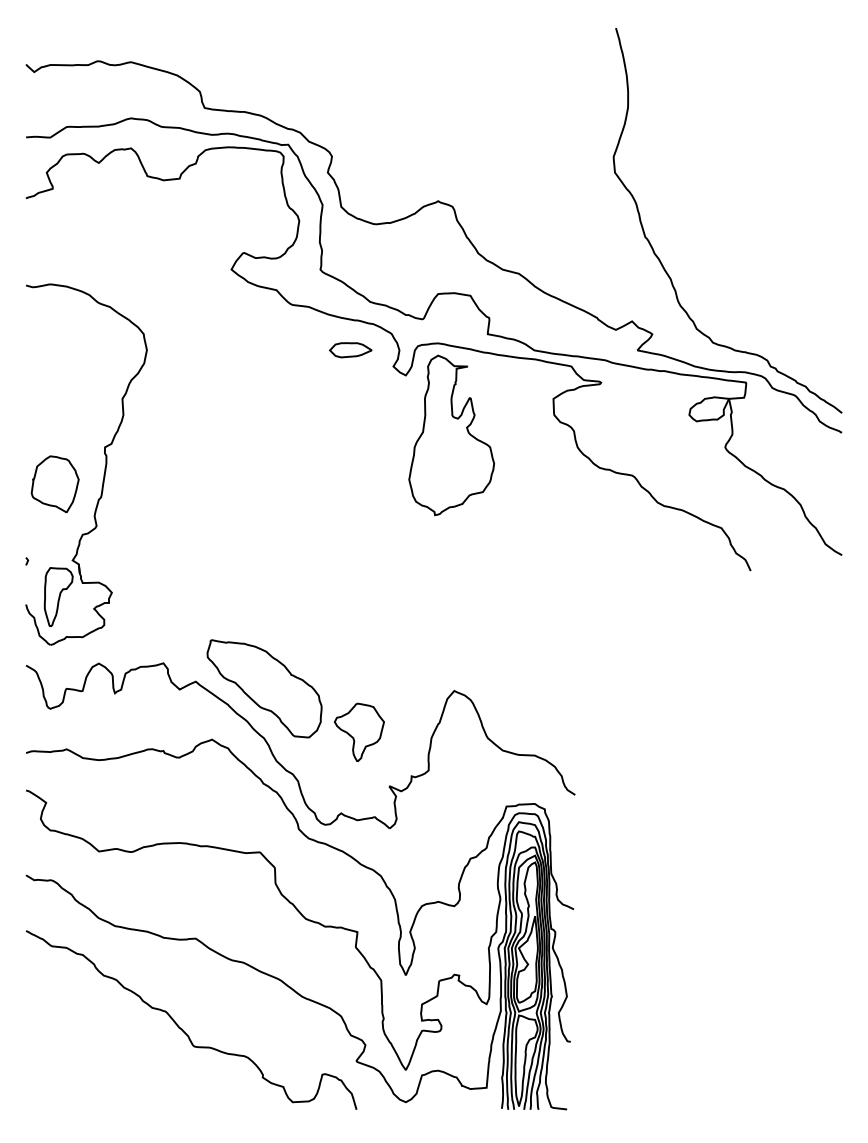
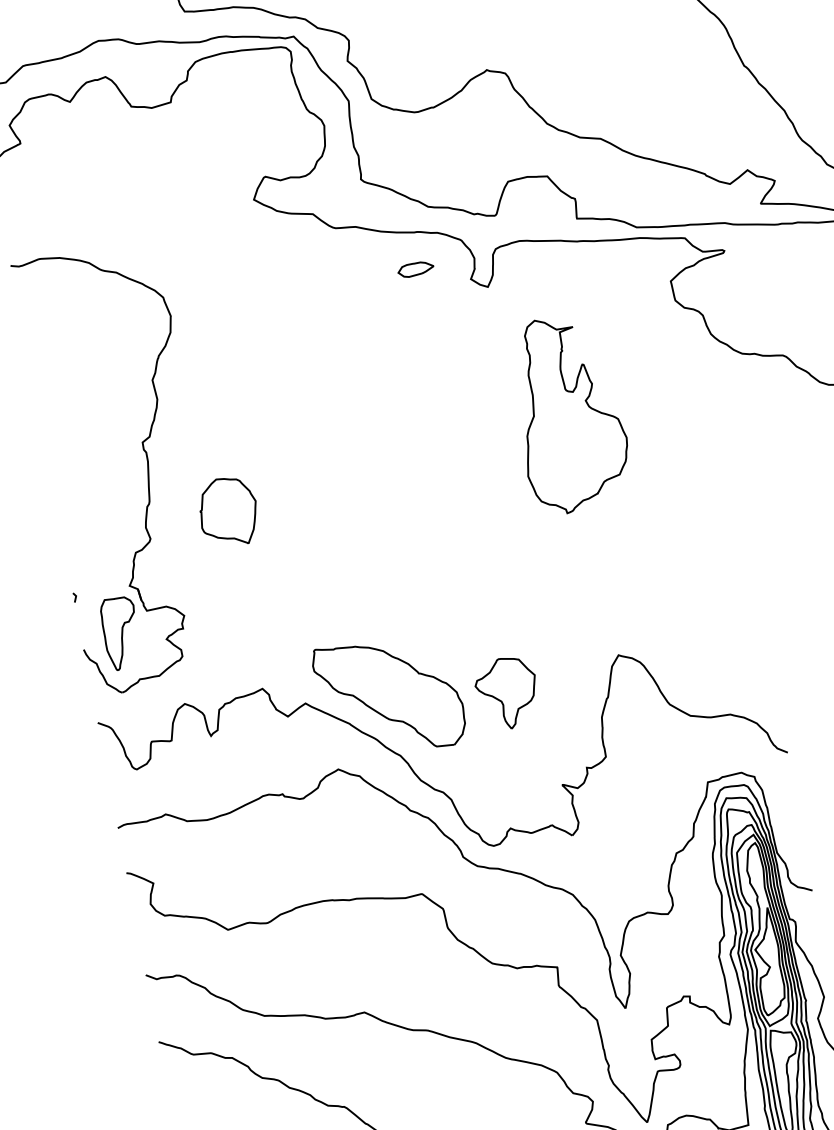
part: (350, 350) -> (415, 269), size x0.7
part: (451, 435) -> (568, 413), moved
part: (54, 484) -> (227, 512), moved
part: (359, 731) -> (507, 692), moved

